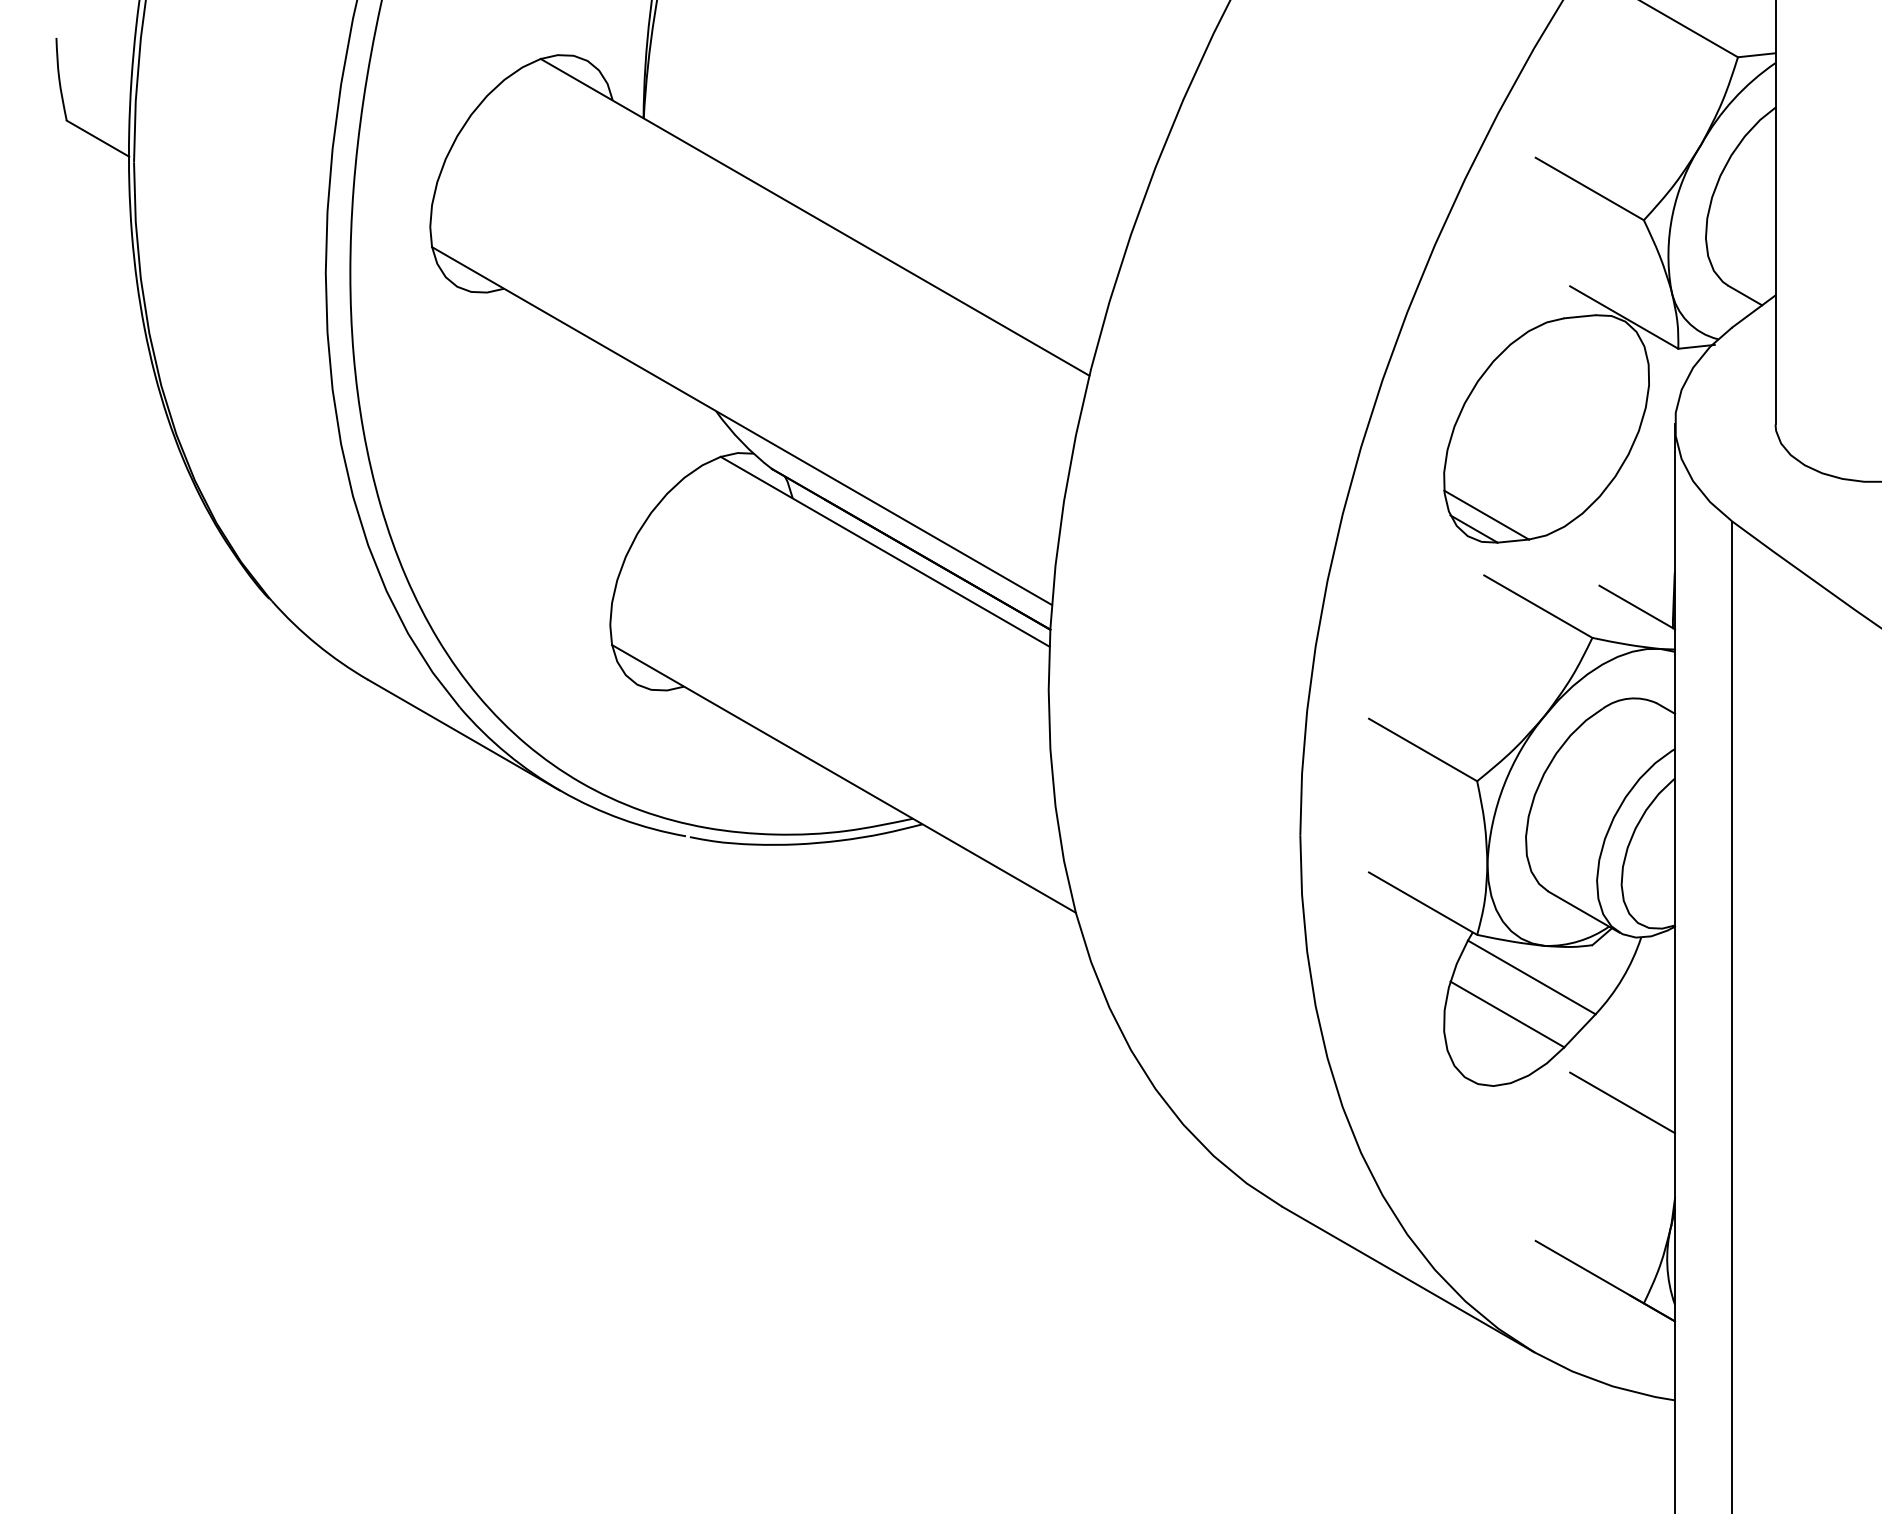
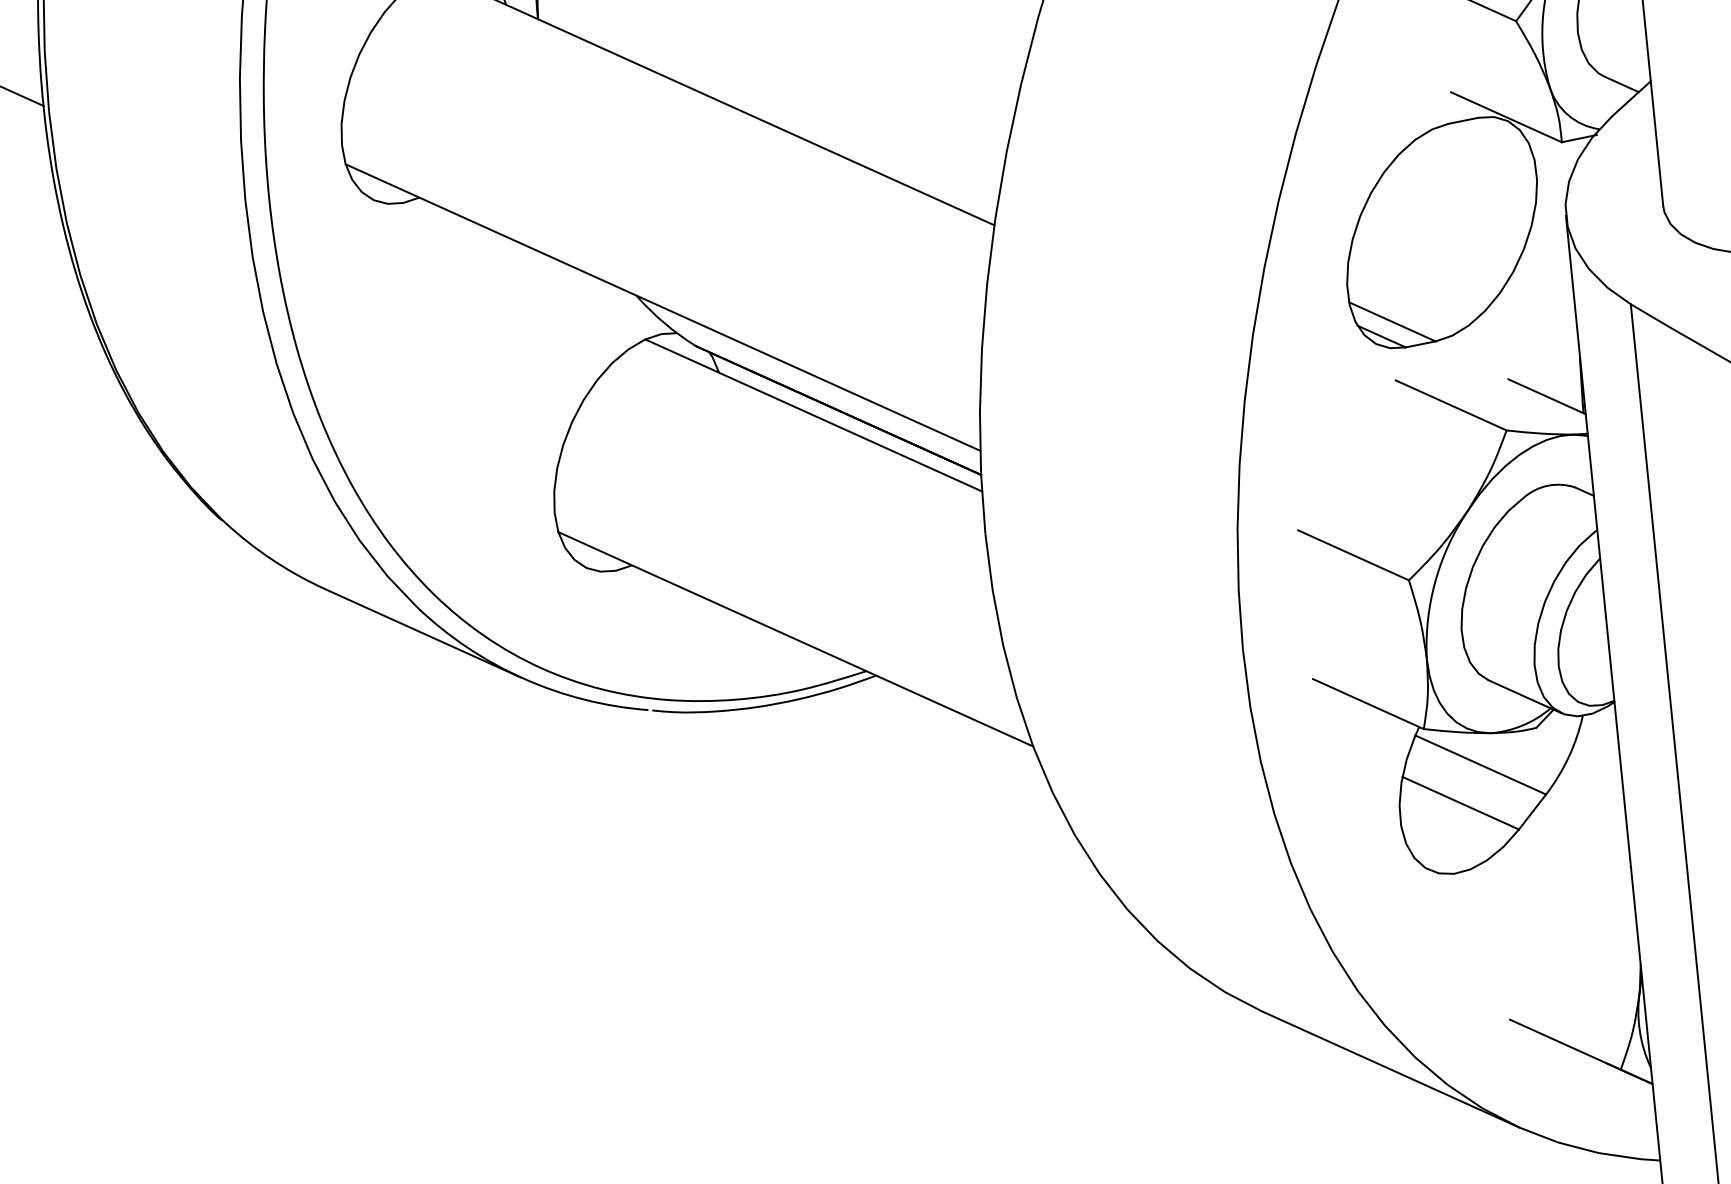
line: (1622, 1102) -> (1580, 877), removed

